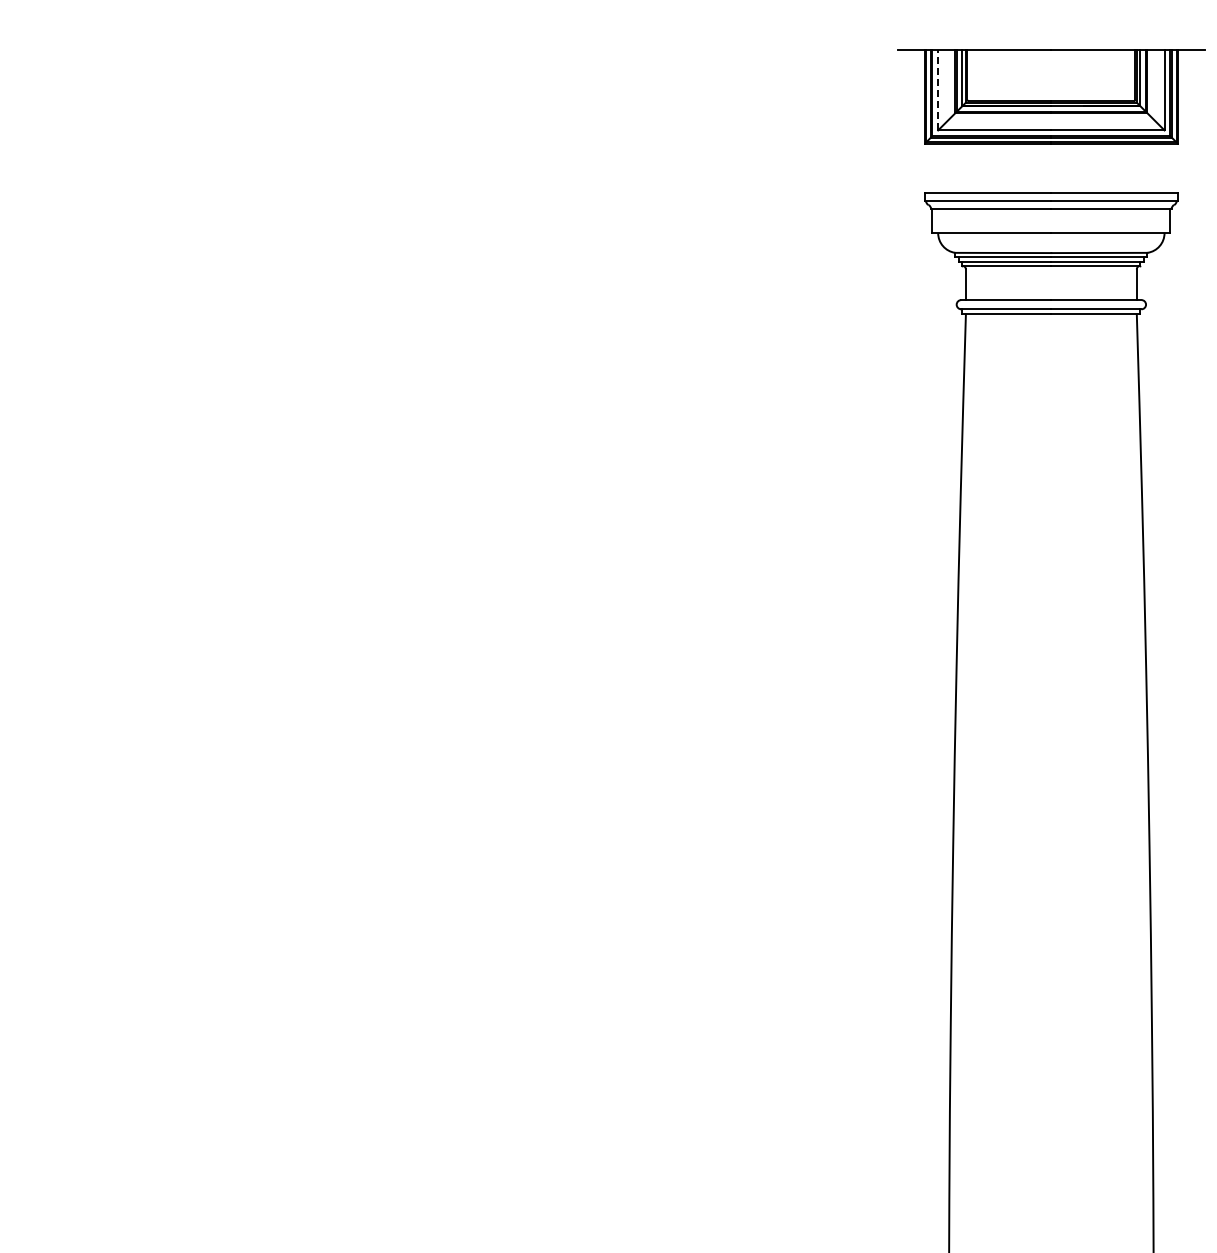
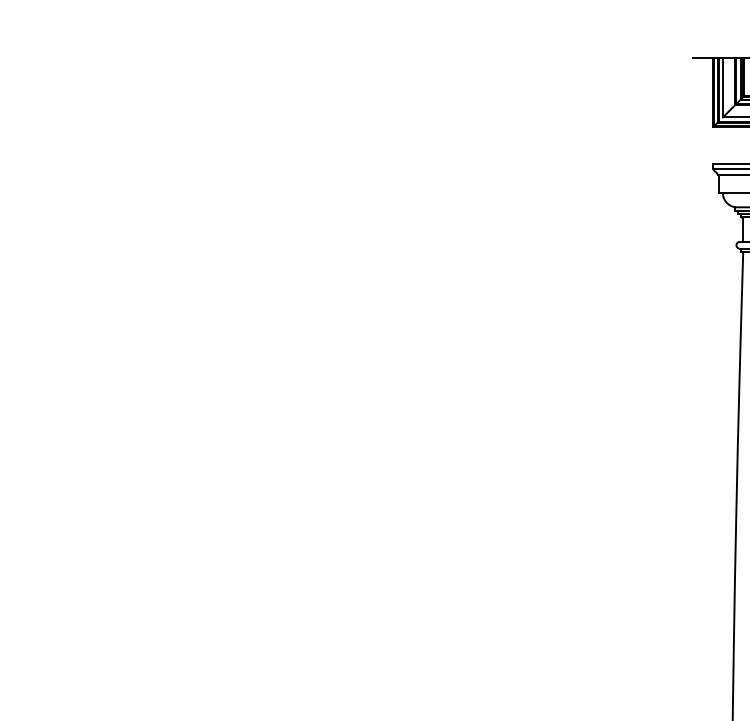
line: (938, 89) -> (723, 87), dashed -> solid

